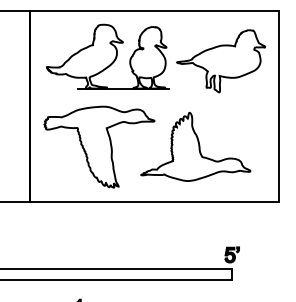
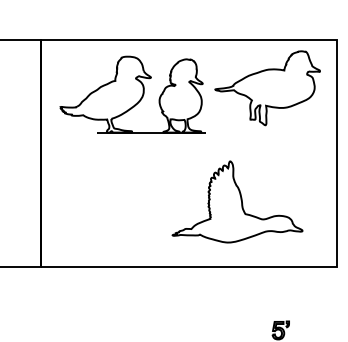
part: (220, 61) -> (266, 88), moved
part: (99, 146) -> (123, 201), removed

